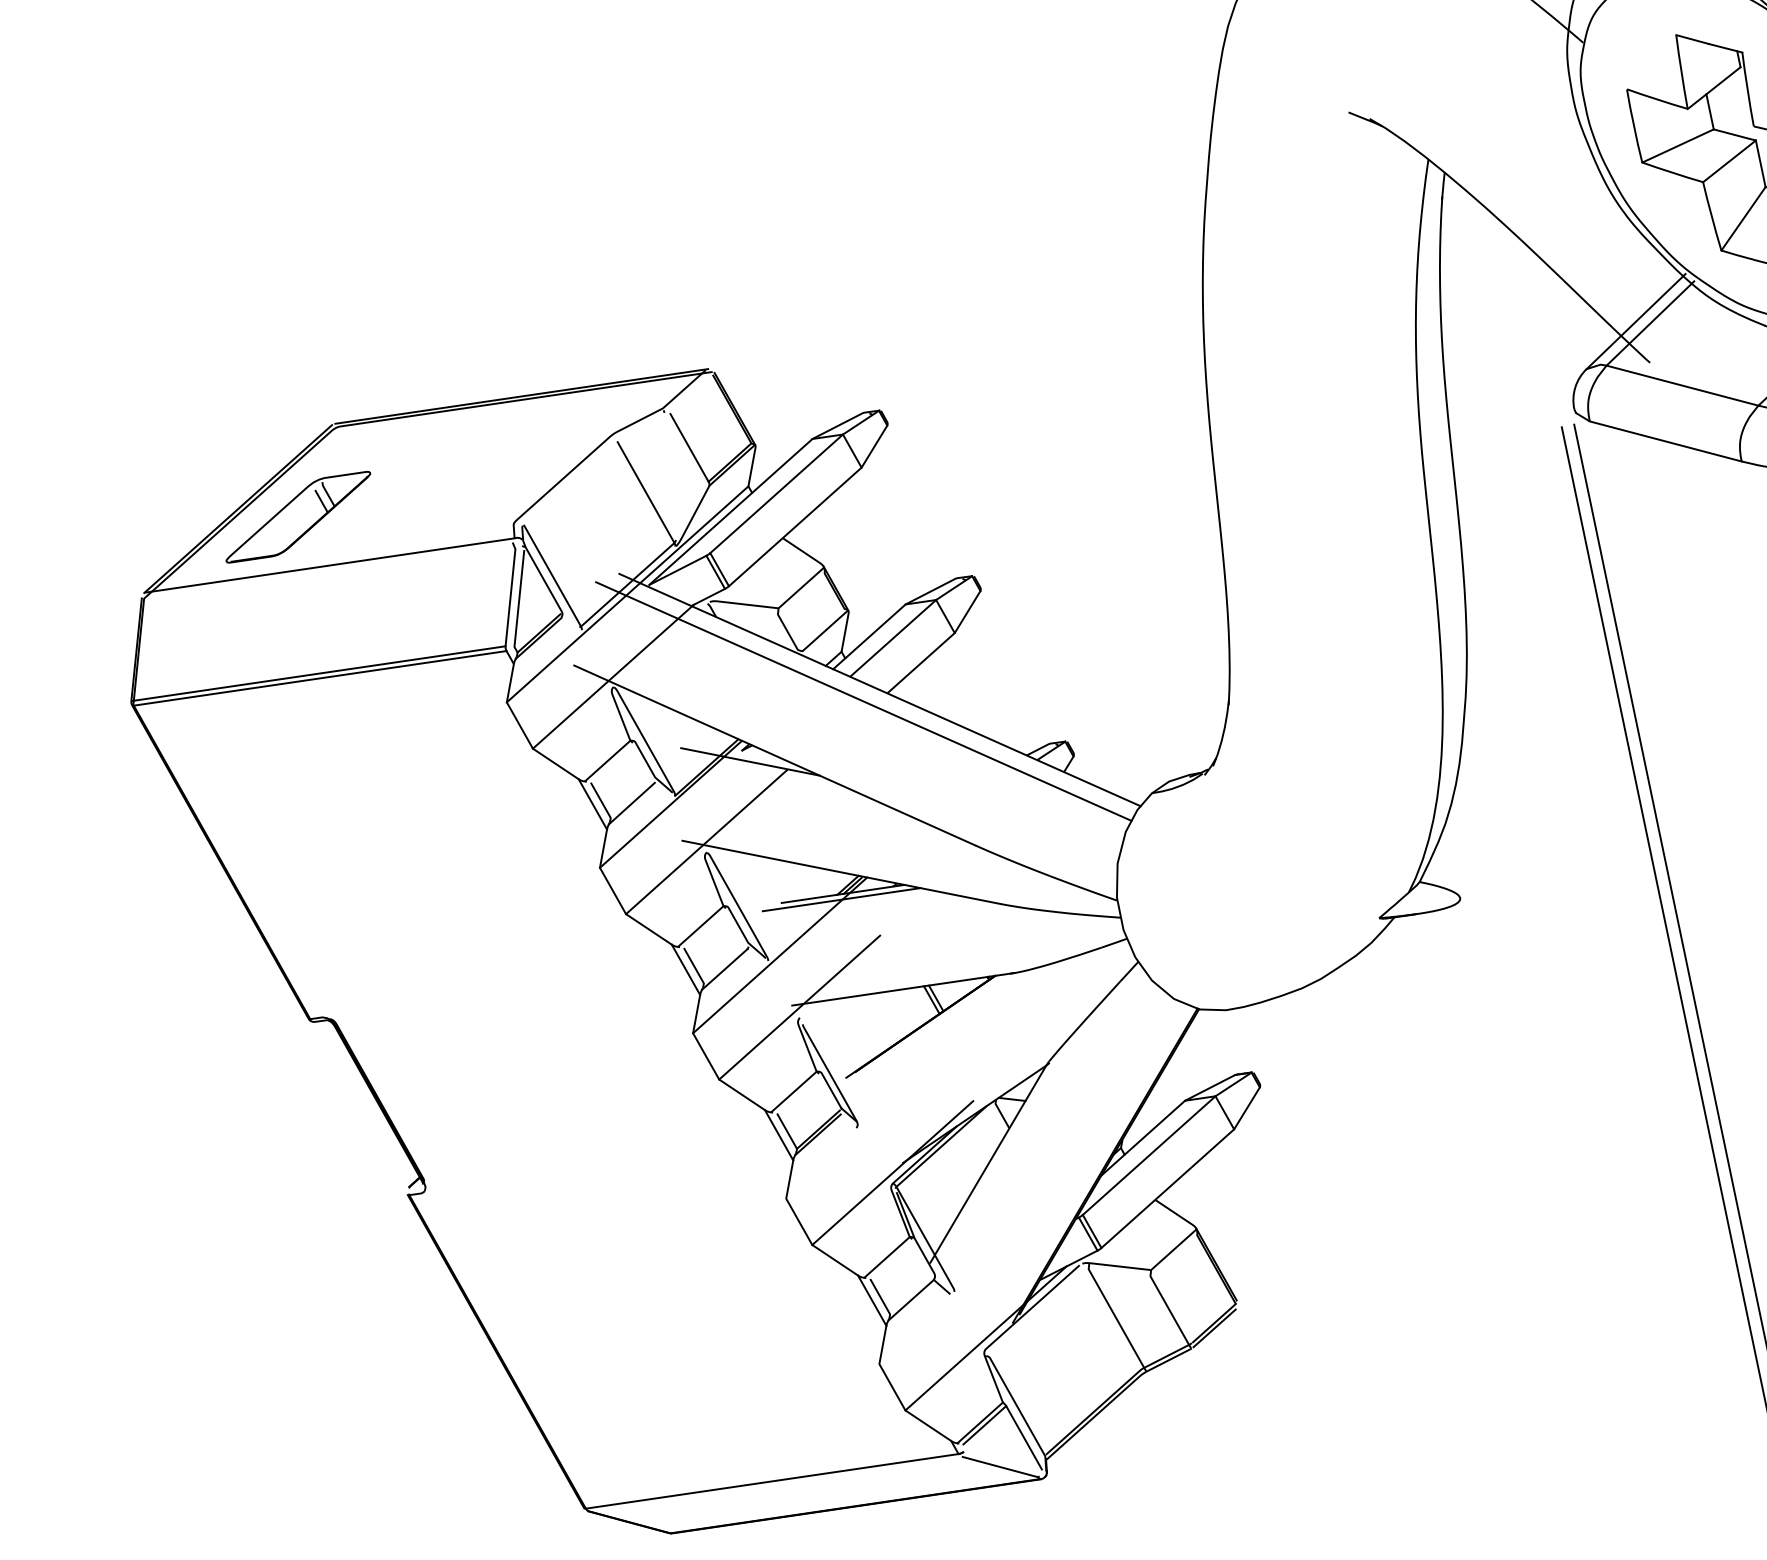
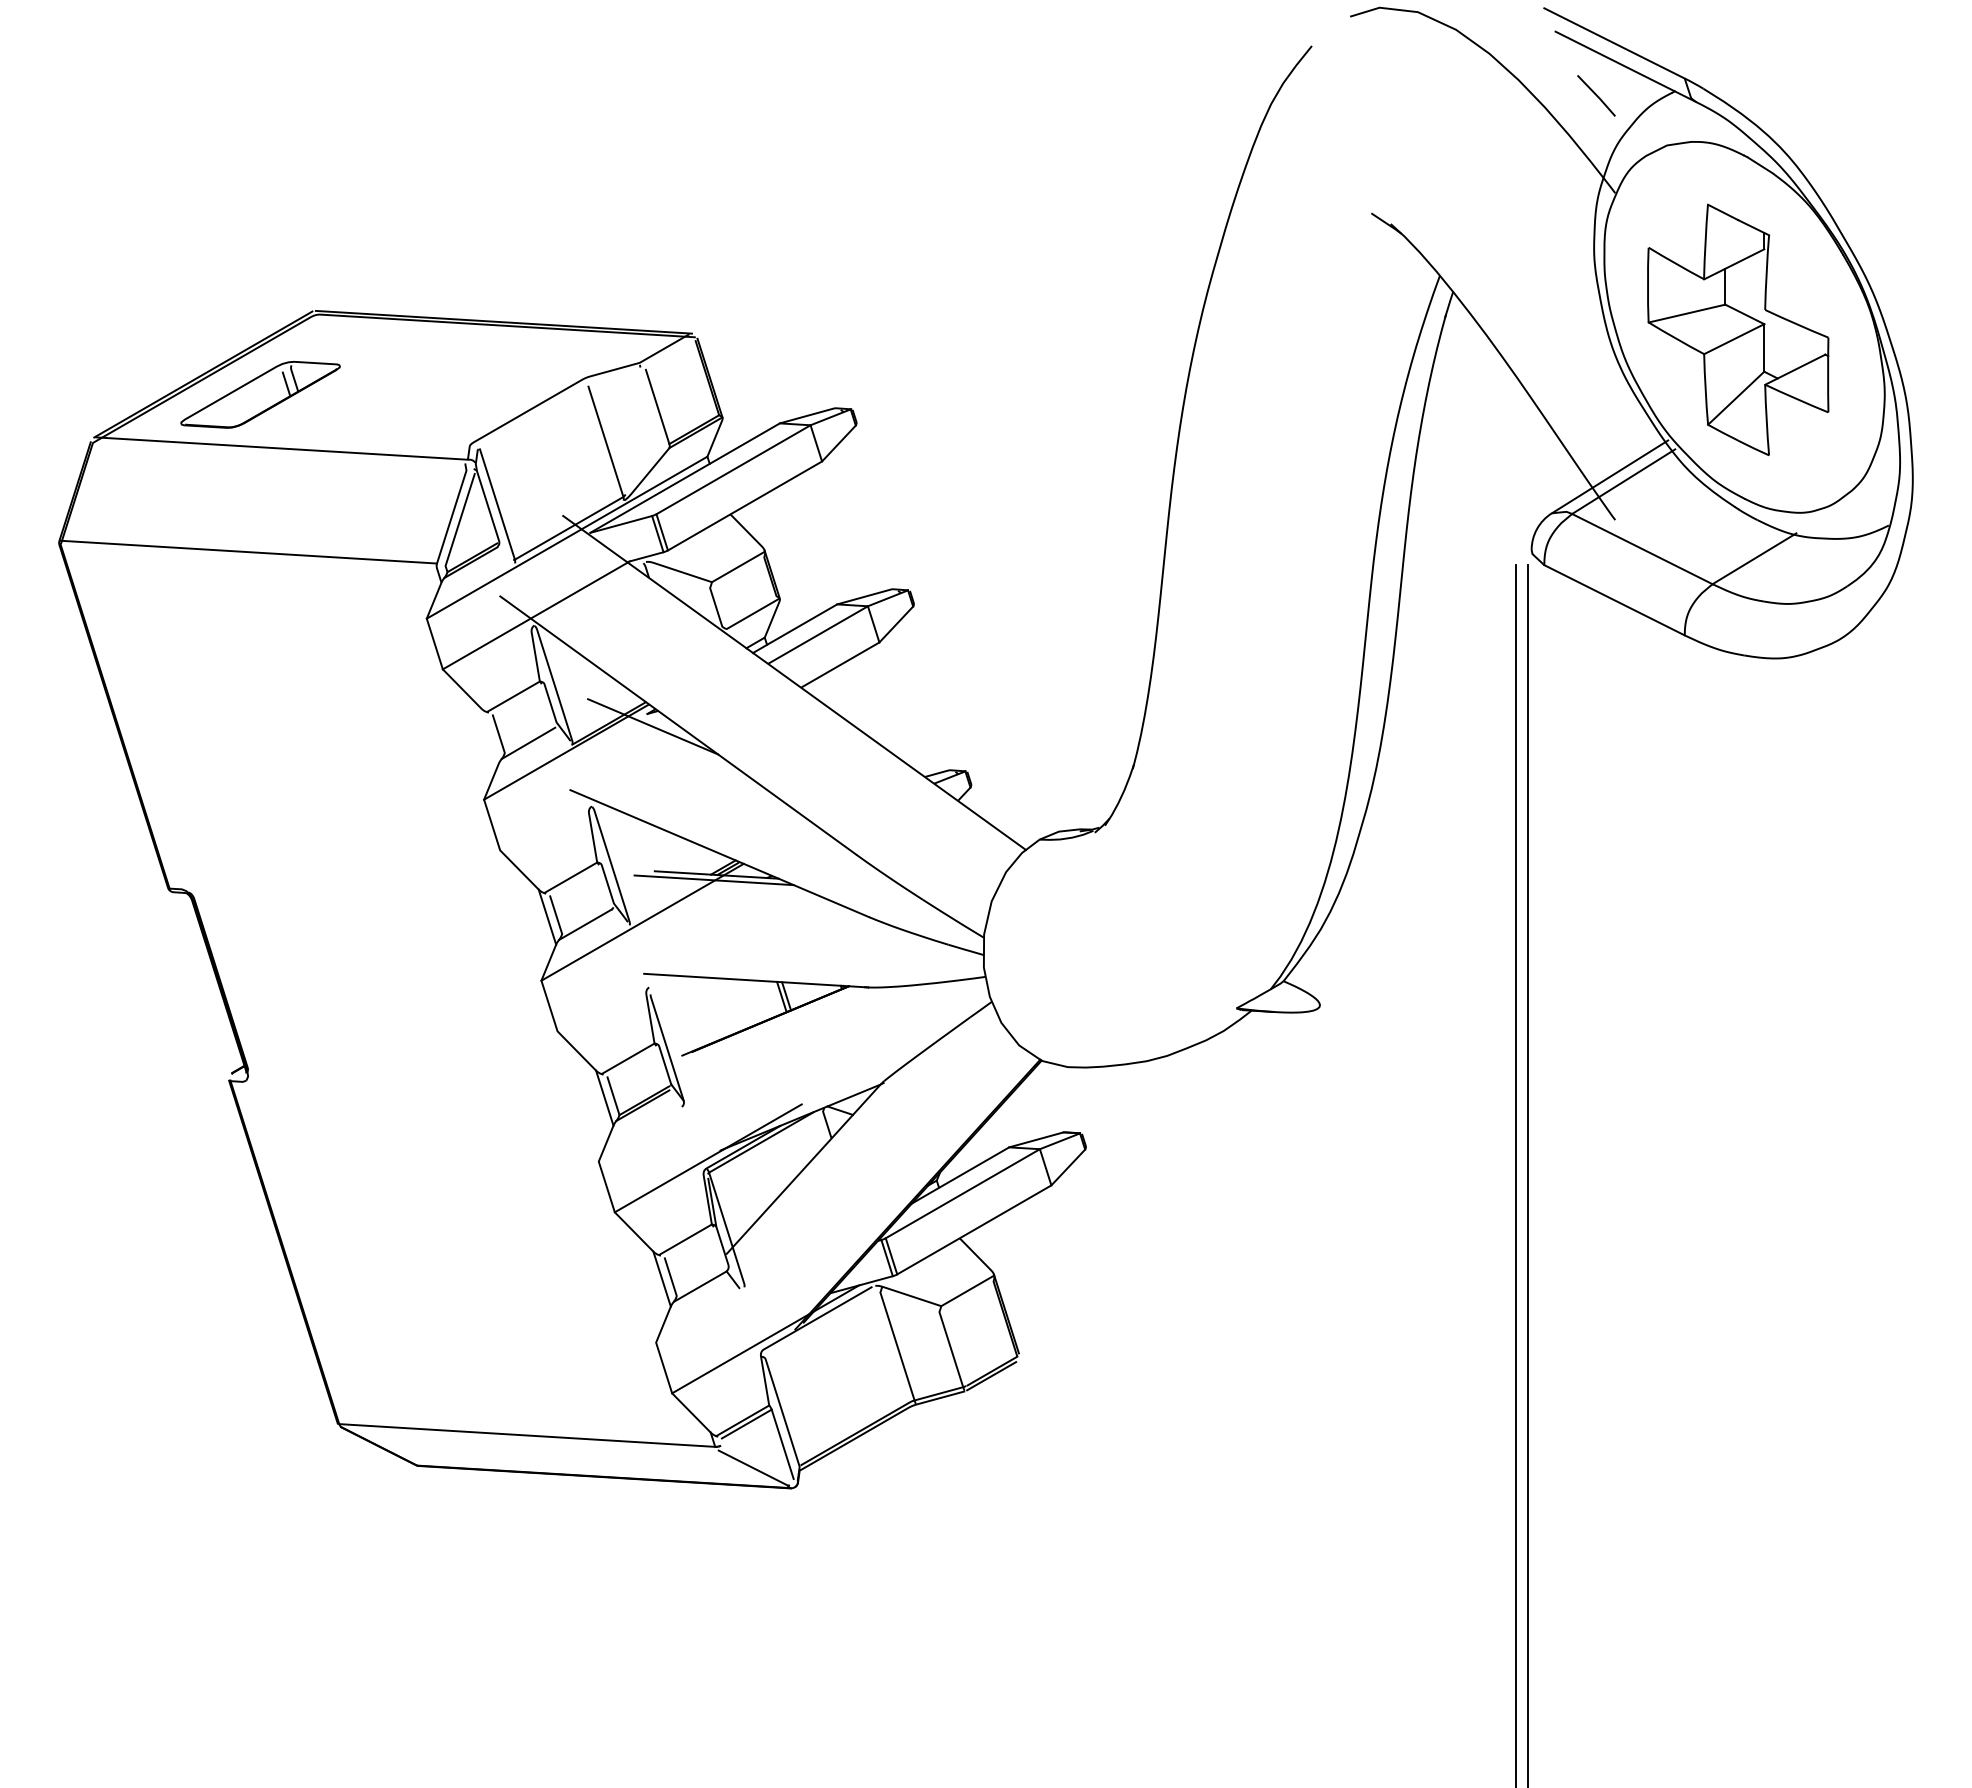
line: (319, 677) -> (248, 556), removed
line: (863, 701) -> (776, 690), removed
line: (592, 803) -> (489, 735), removed
line: (706, 842) -> (593, 796), removed
line: (799, 1007) -> (650, 977), removed

